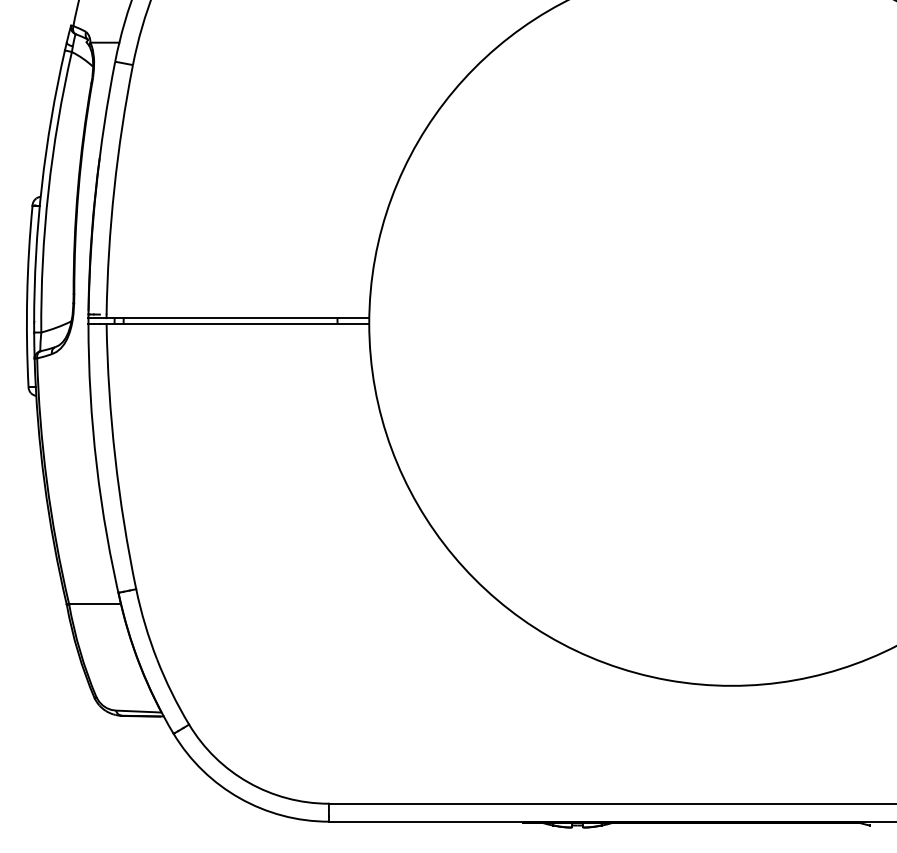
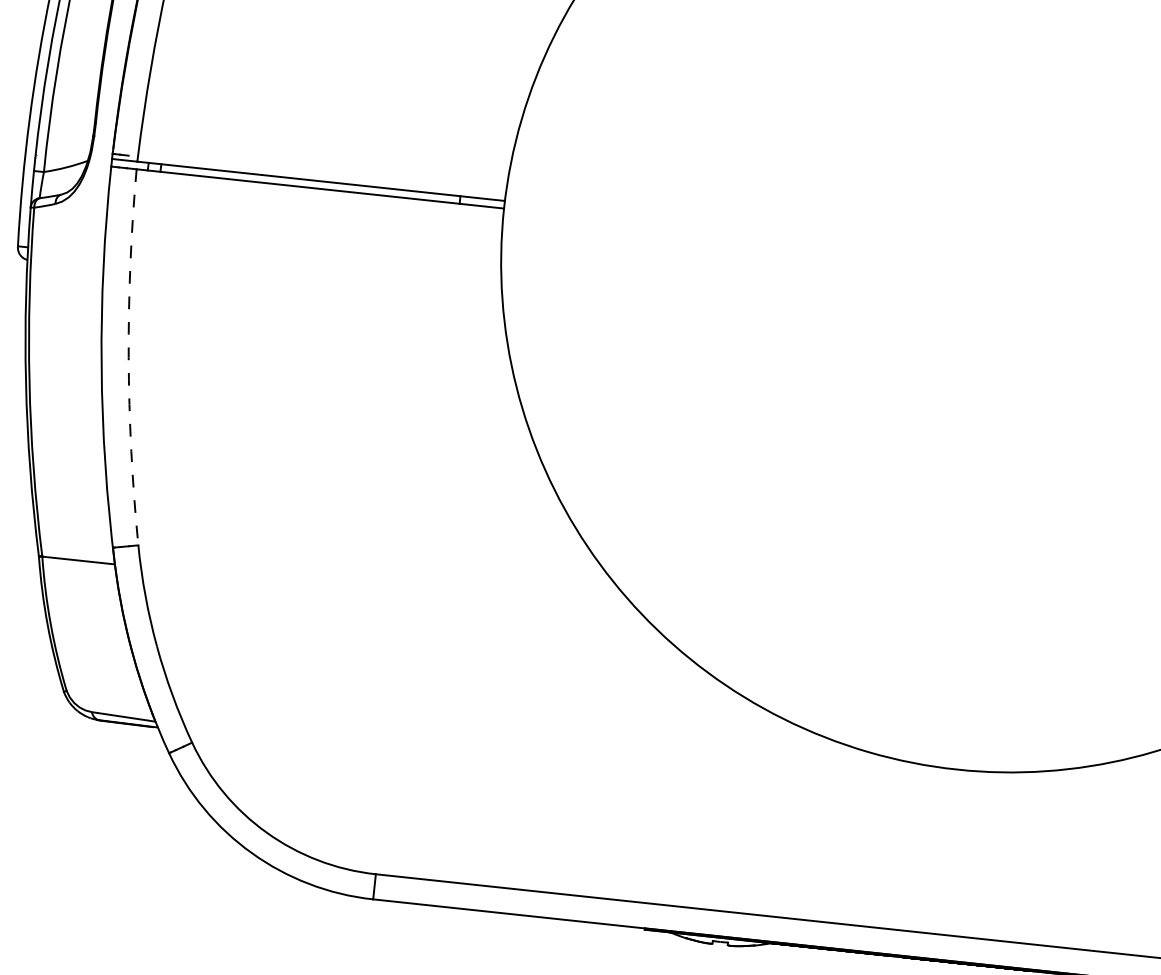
arc: (115, 457) -> (129, 357), solid -> dashed

